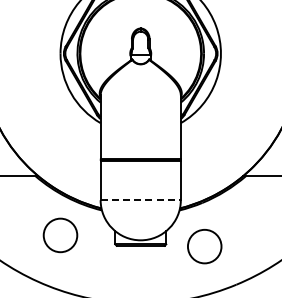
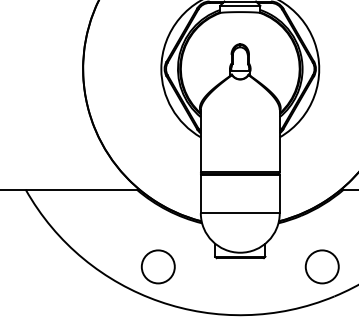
line: (140, 200) -> (240, 213), dashed -> solid
circle: (59, 235) -> (157, 266), moved
circle: (203, 246) -> (321, 266), moved

